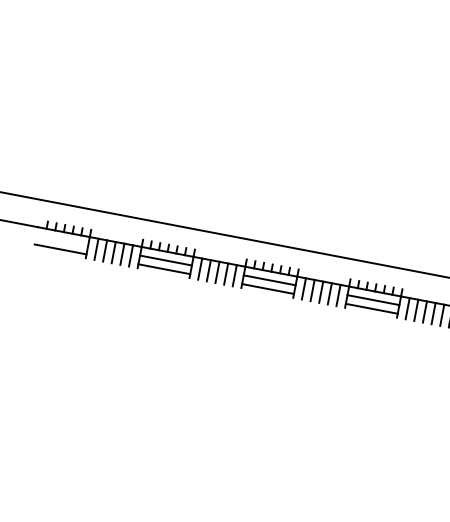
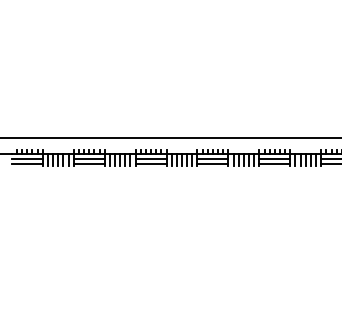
line: (61, 239) -> (26, 158), added

